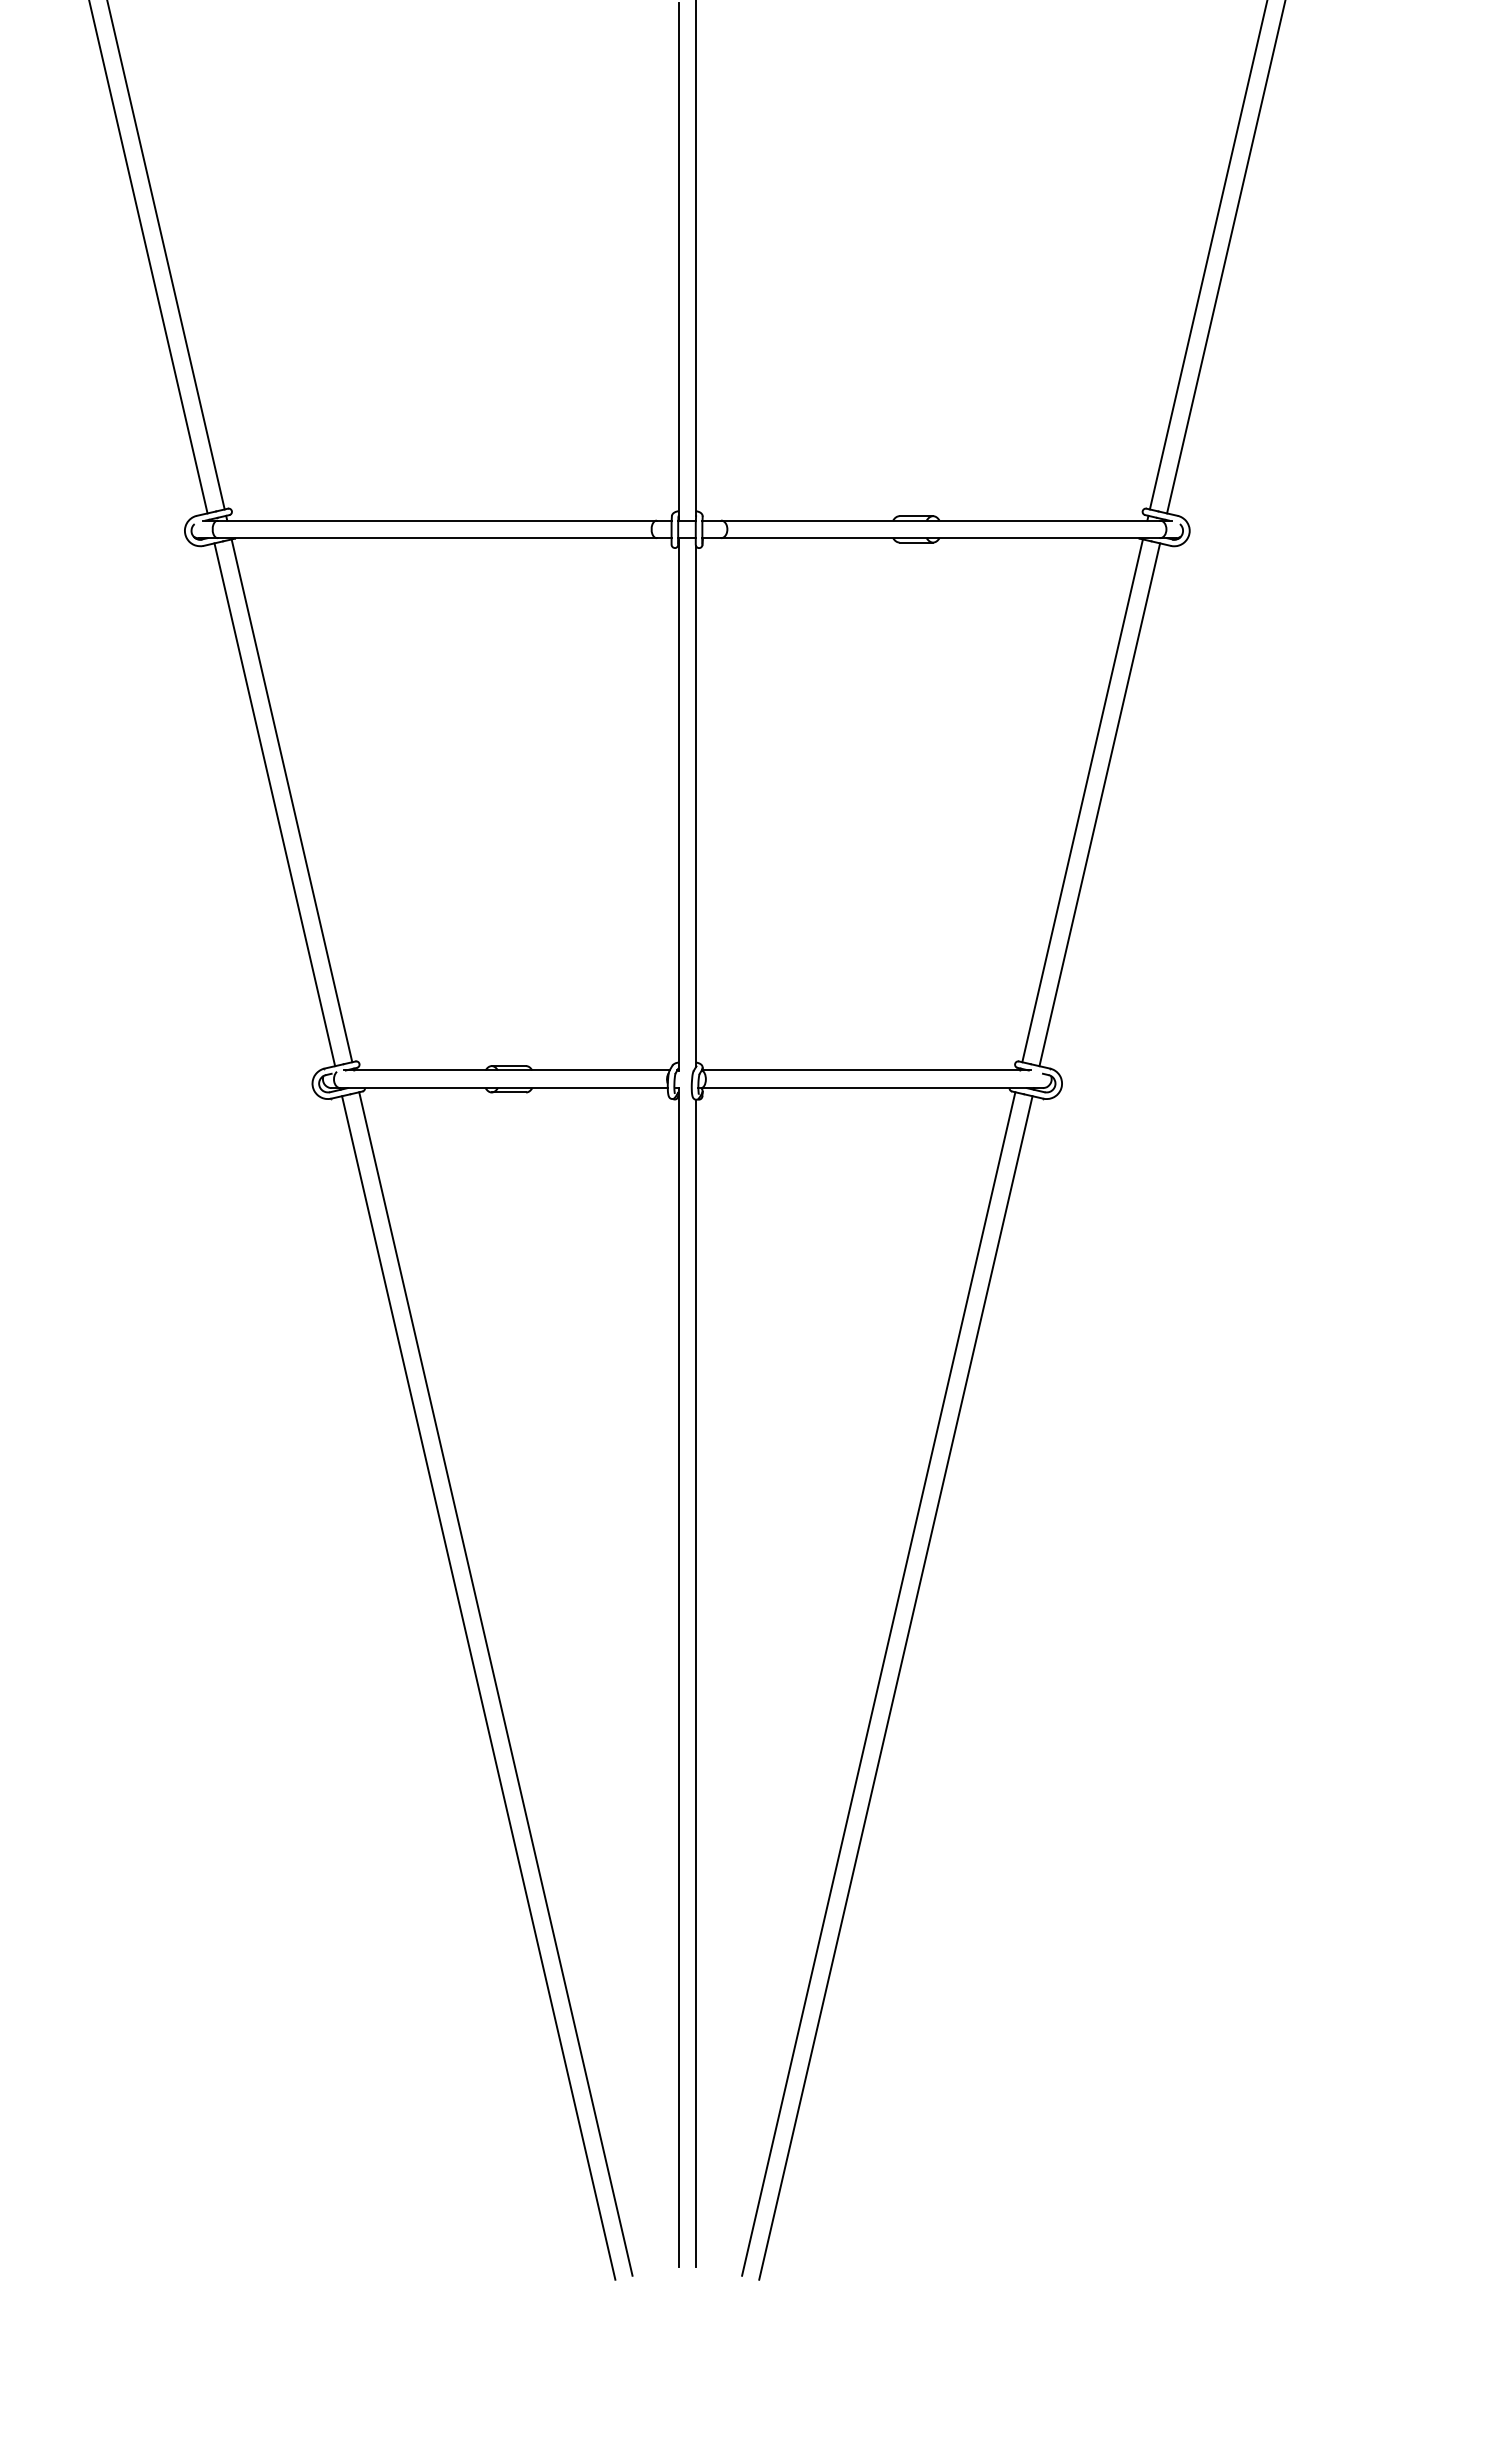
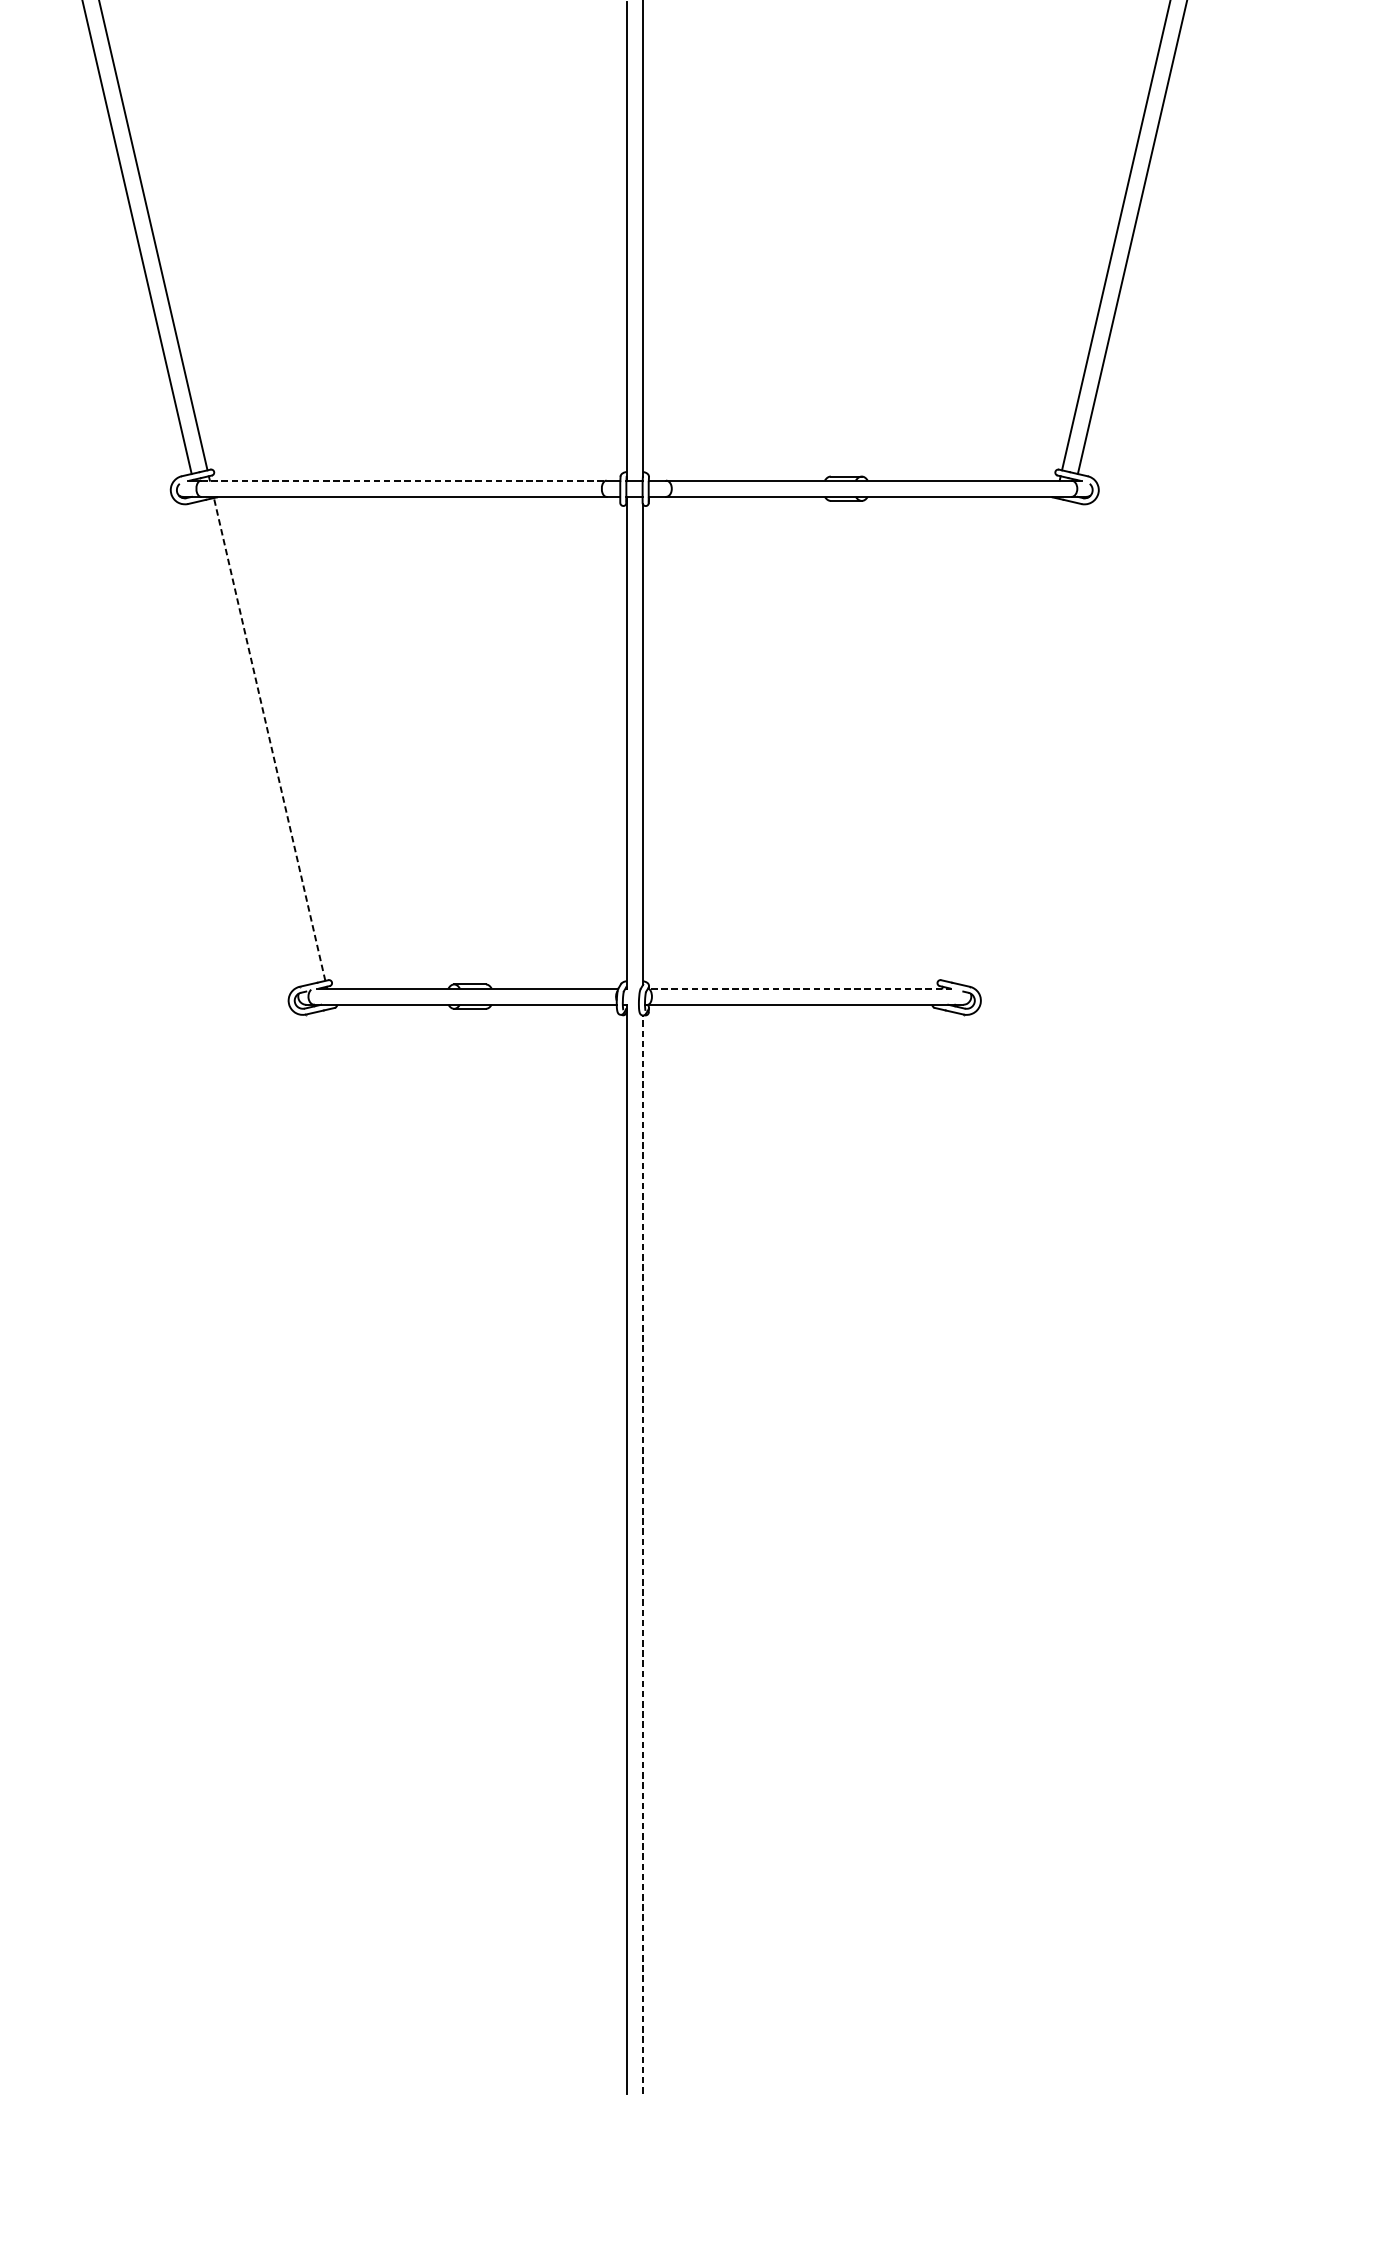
line: (437, 520) -> (404, 480), solid -> dashed
line: (291, 800) -> (269, 739), solid -> dashed
line: (1082, 800) -> (999, 739), removed
line: (274, 804) -> (253, 742), removed
line: (1099, 804) -> (1015, 742), removed
line: (866, 1070) -> (800, 988), solid -> dashed
line: (495, 1683) -> (457, 1554), removed
line: (696, 1683) -> (643, 1554), solid -> dashed
line: (878, 1683) -> (811, 1554), removed
line: (478, 1687) -> (441, 1558), removed
line: (895, 1687) -> (827, 1558), removed

